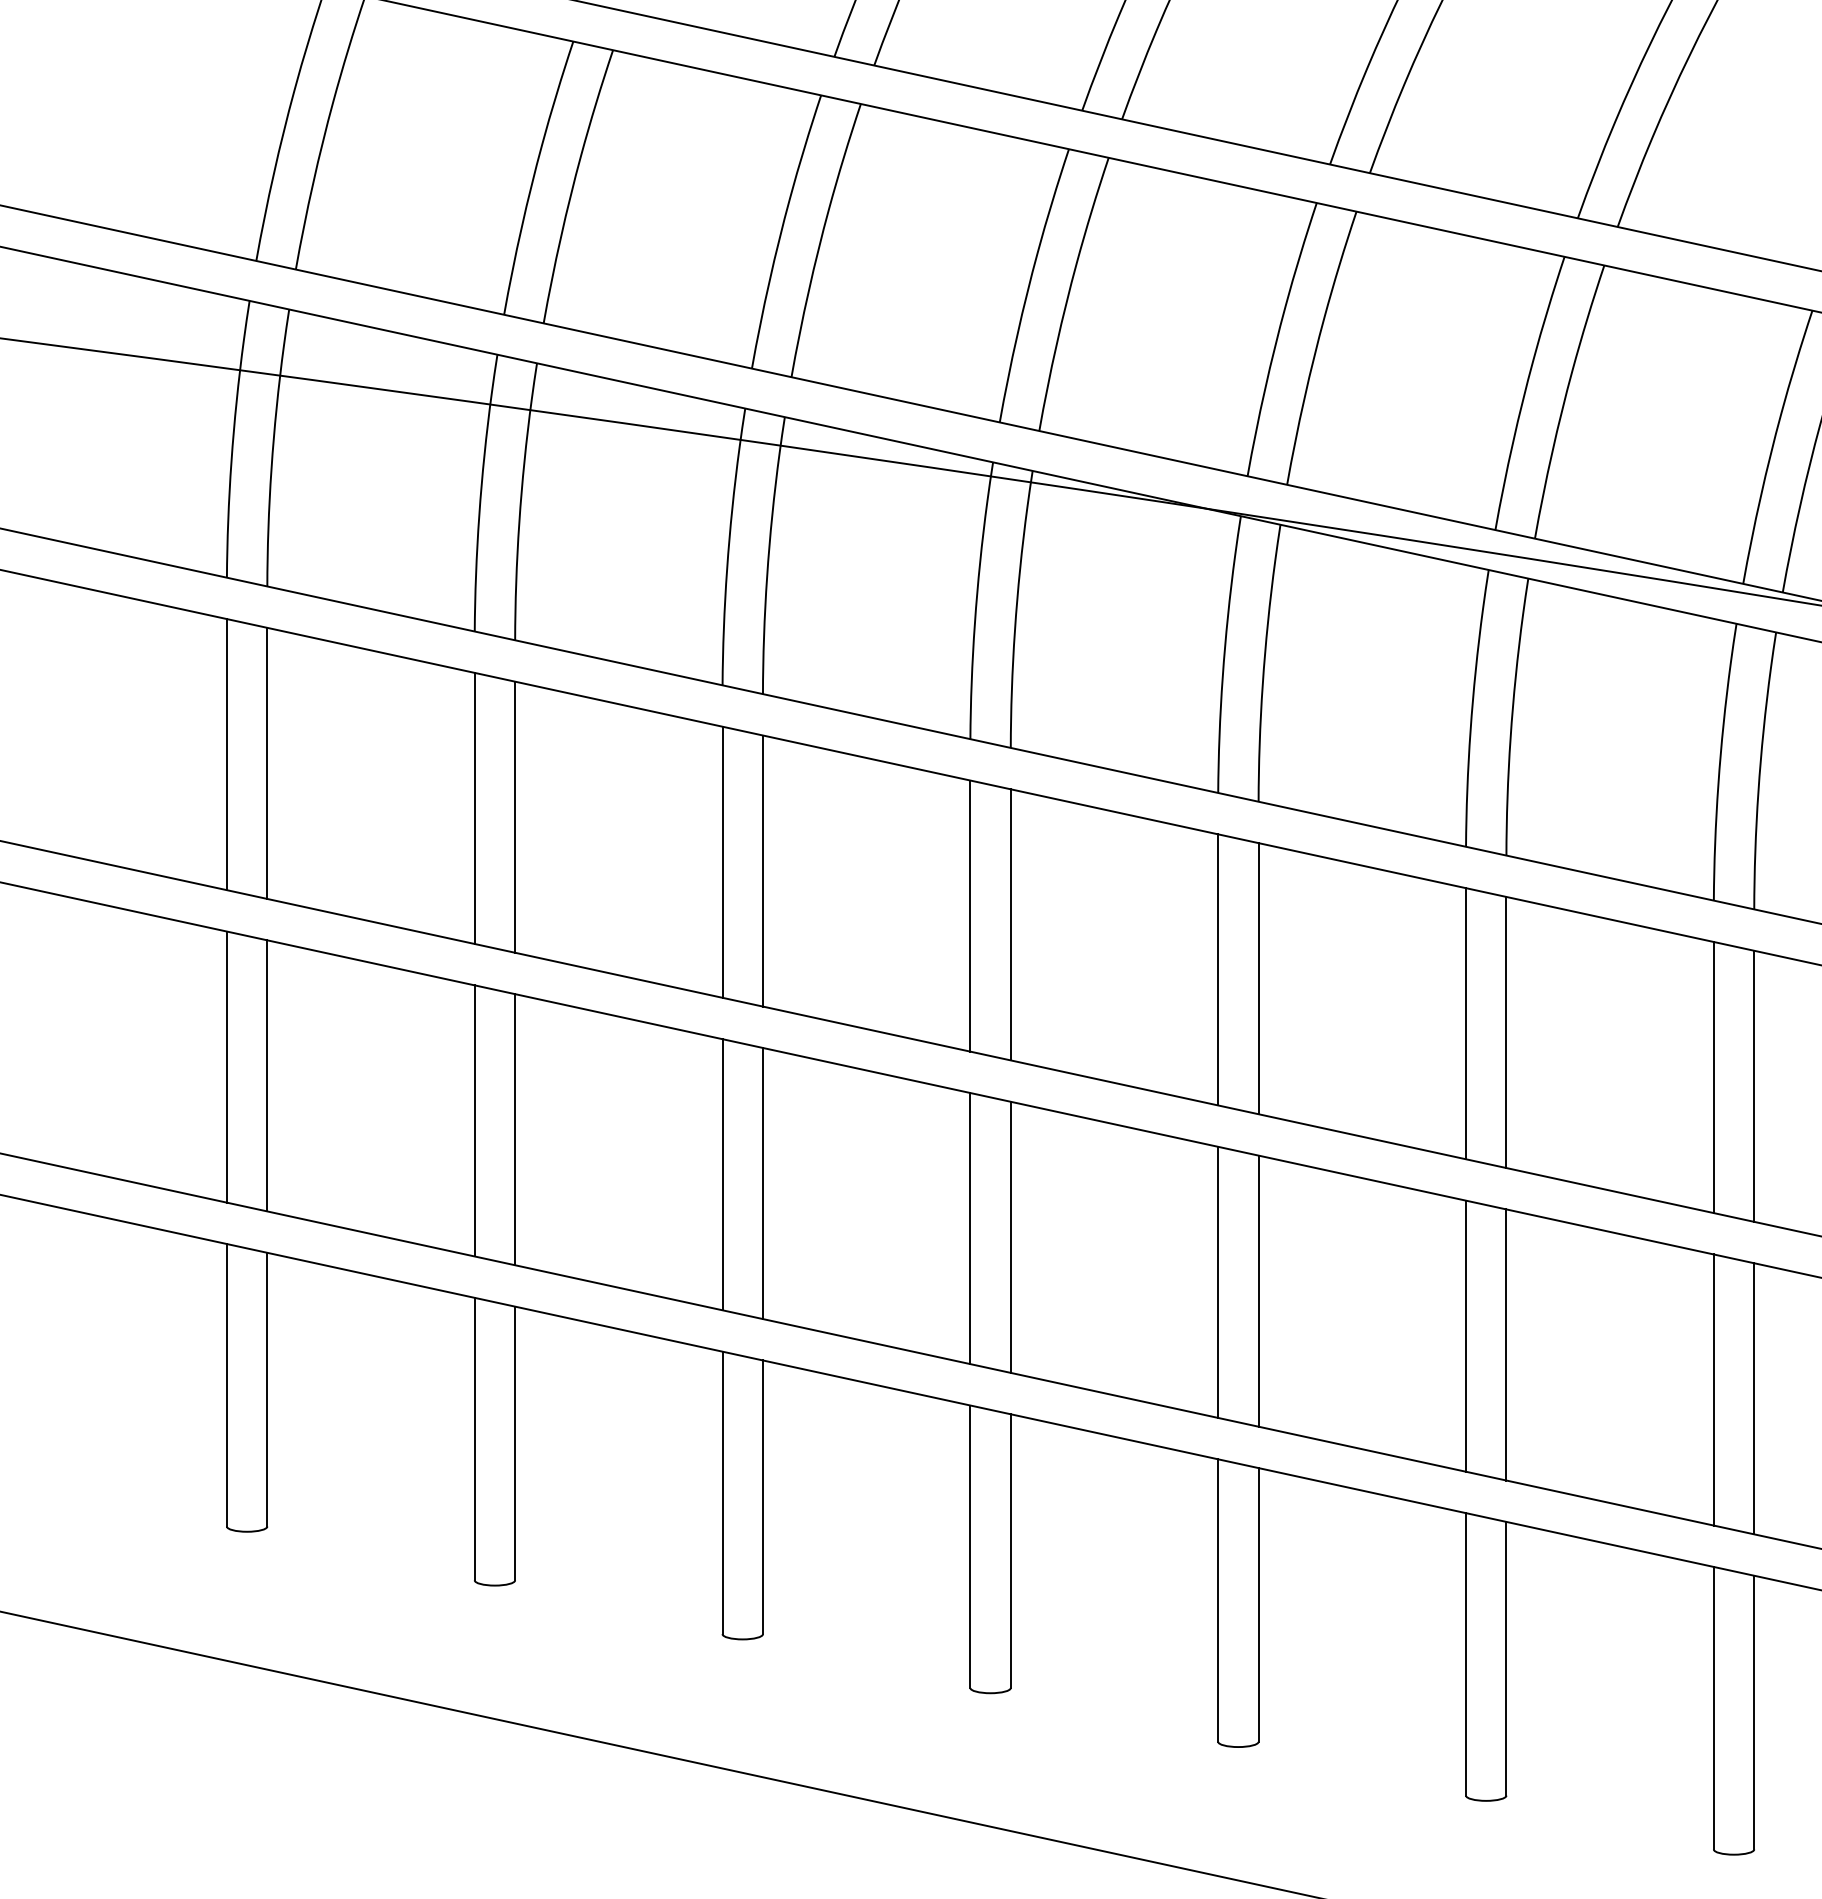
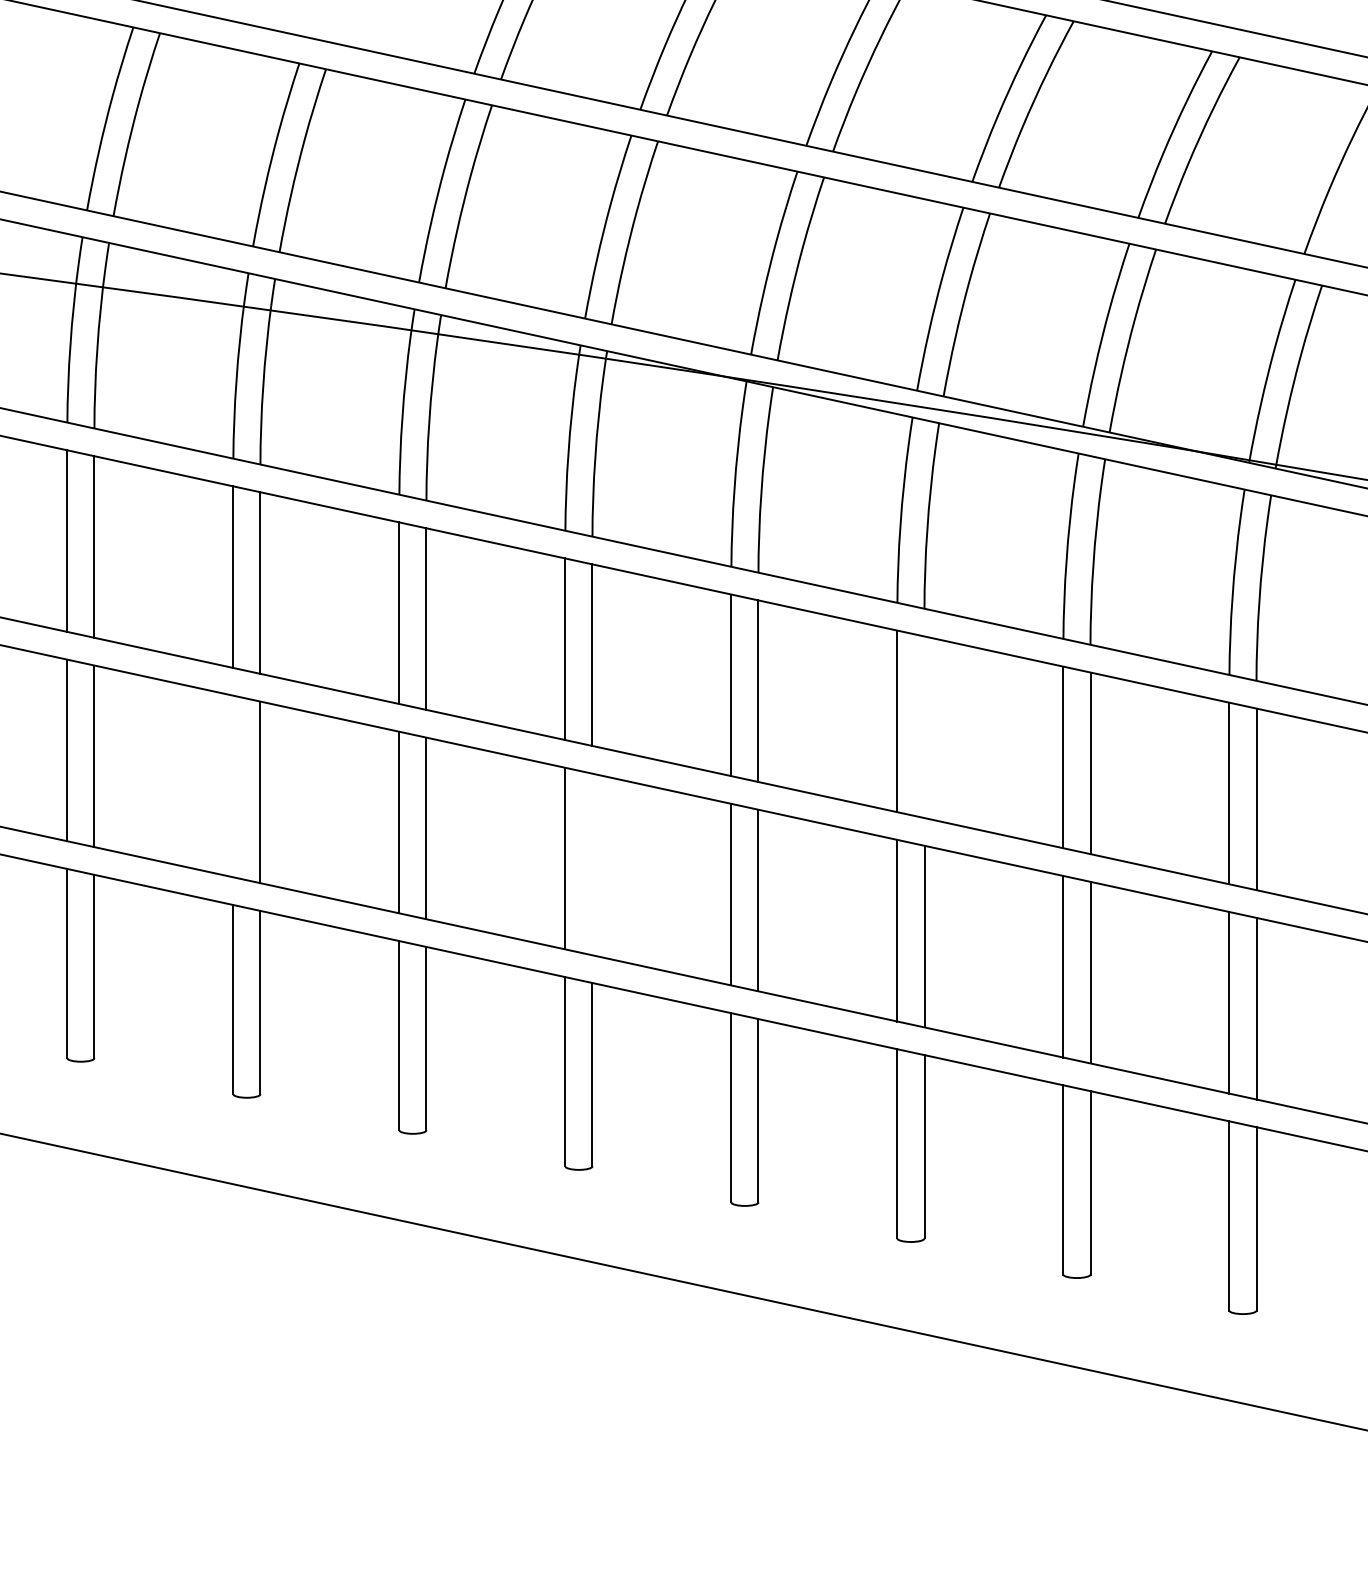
line: (1506, 1032) -> (924, 727), removed
line: (474, 1120) -> (233, 786), removed
line: (1010, 1237) -> (592, 864), removed

